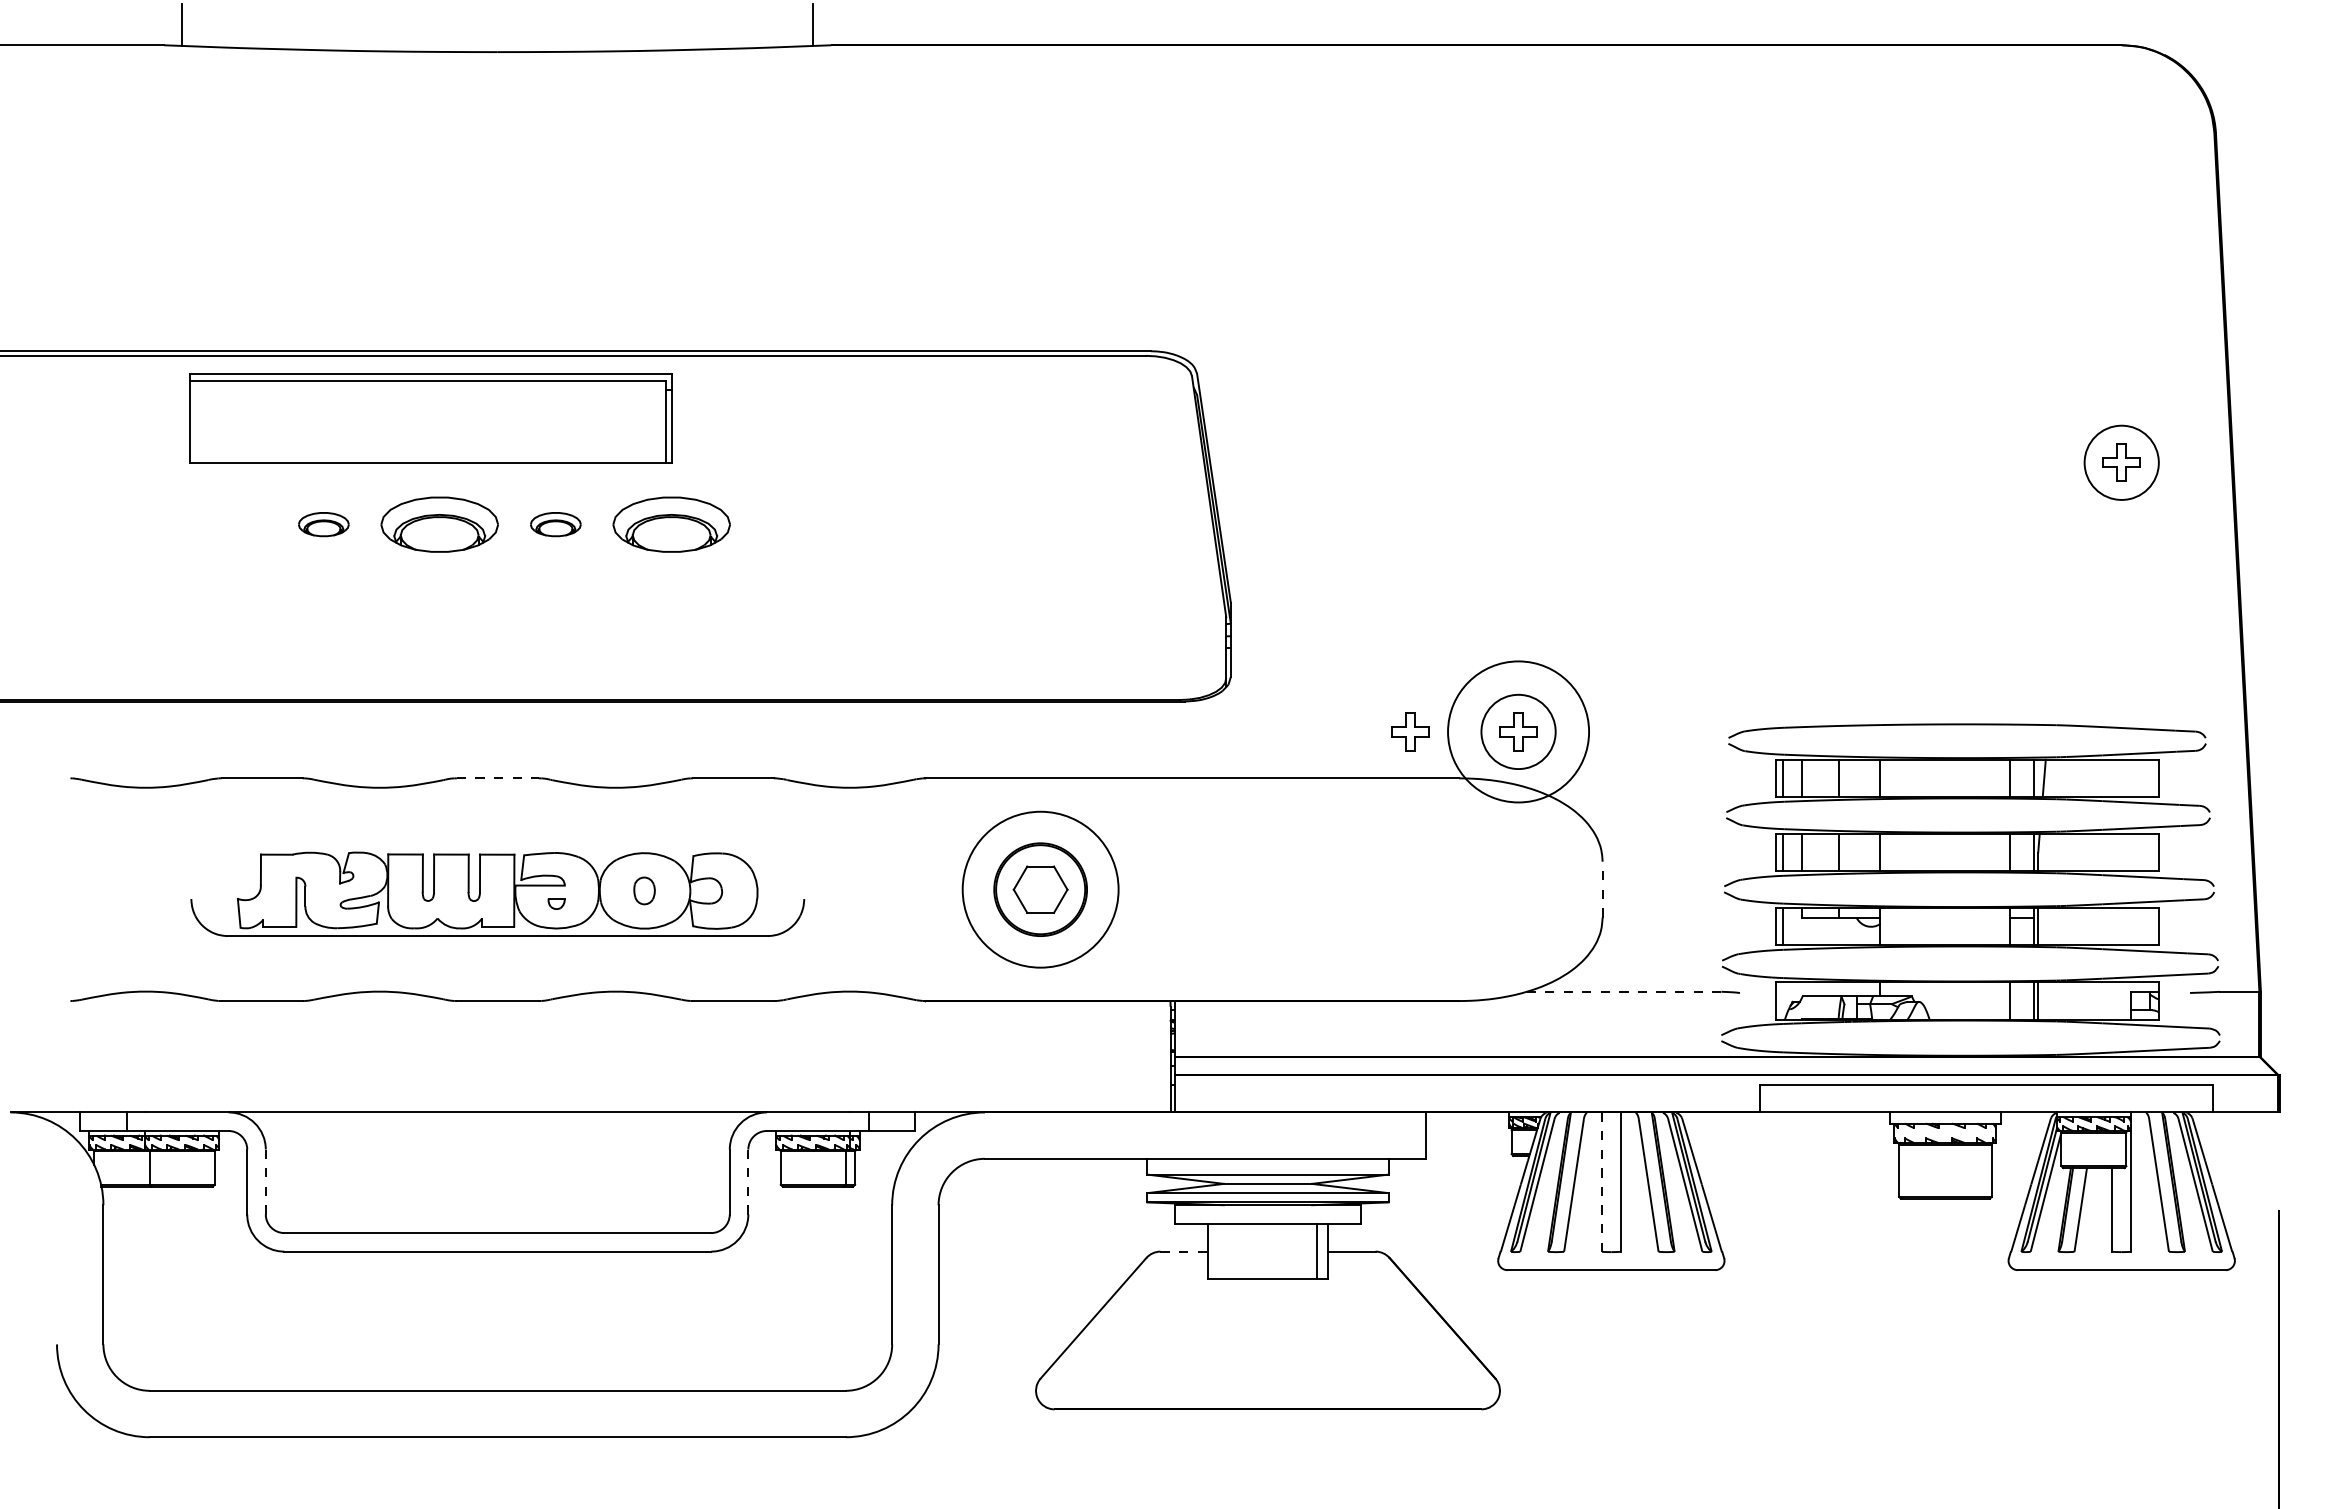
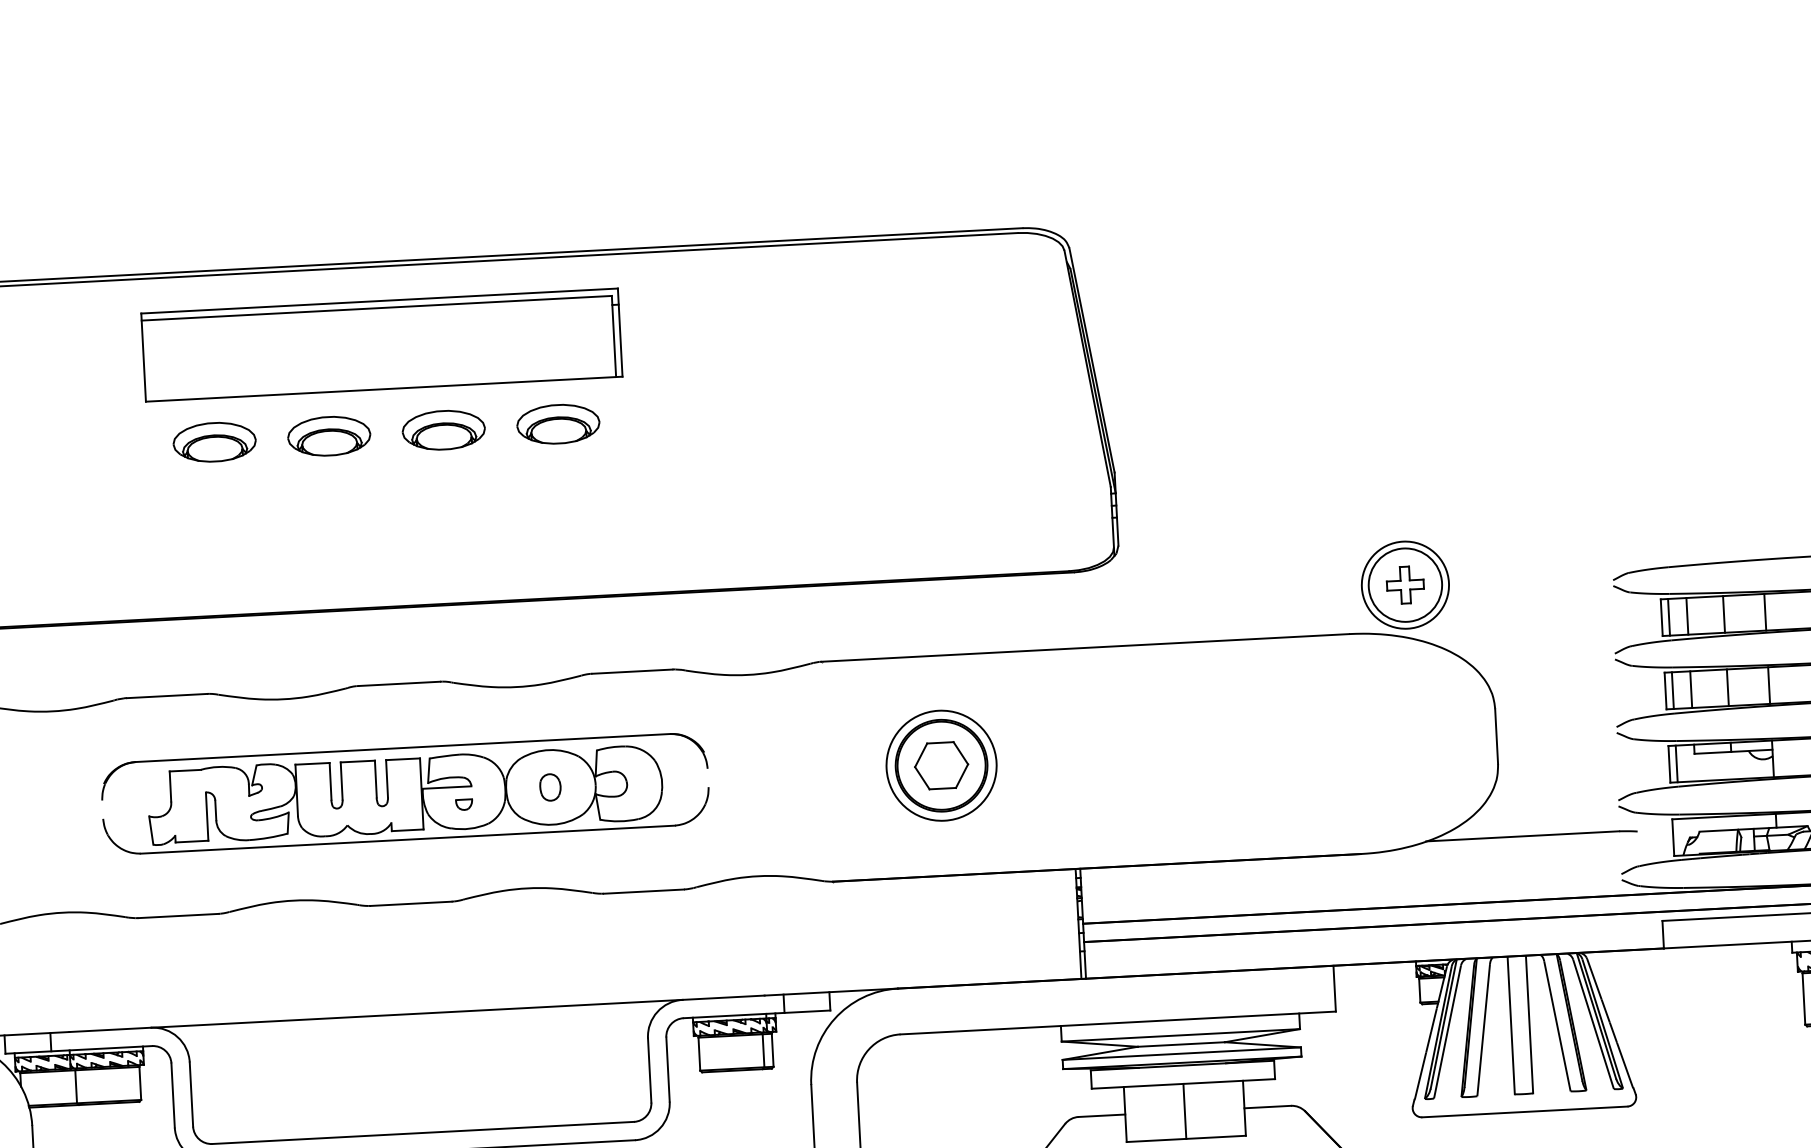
part: (430, 418) -> (381, 345), moved
part: (323, 524) -> (214, 442), size x1.67
part: (439, 524) -> (328, 436), size x0.71
part: (555, 524) -> (443, 430), size x1.67
part: (671, 524) -> (558, 424), size x0.71
part: (1410, 731) -> (1298, 590), removed
circle: (1518, 731) -> (1405, 584), size x0.62
line: (497, 778) -> (399, 684), dashed -> solid
part: (497, 843) -> (402, 748), added
circle: (1040, 889) -> (941, 765), size x0.71
line: (1602, 889) -> (1496, 736), dashed -> solid
line: (1623, 991) -> (1522, 836), dashed -> solid
line: (265, 1181) -> (191, 1094), dashed -> solid
line: (748, 1181) -> (668, 1069), dashed -> solid
line: (1602, 1181) -> (1511, 1024), dashed -> solid
line: (1184, 1251) -> (1102, 1115), dashed -> solid
line: (1317, 1251) -> (1185, 1111), moved

